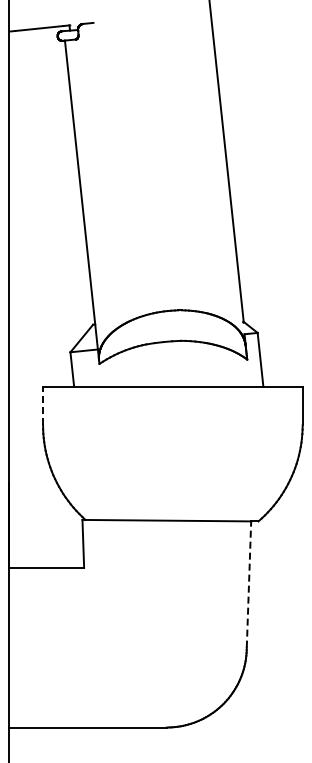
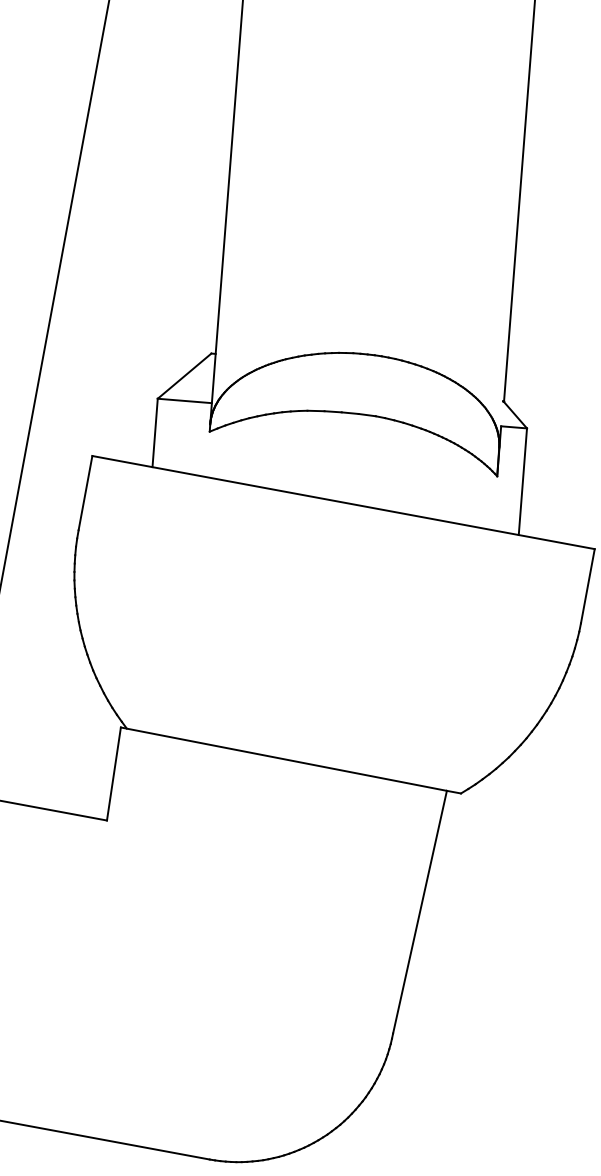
line: (43, 405) -> (86, 492), dashed -> solid
line: (249, 584) -> (420, 912), dashed -> solid

